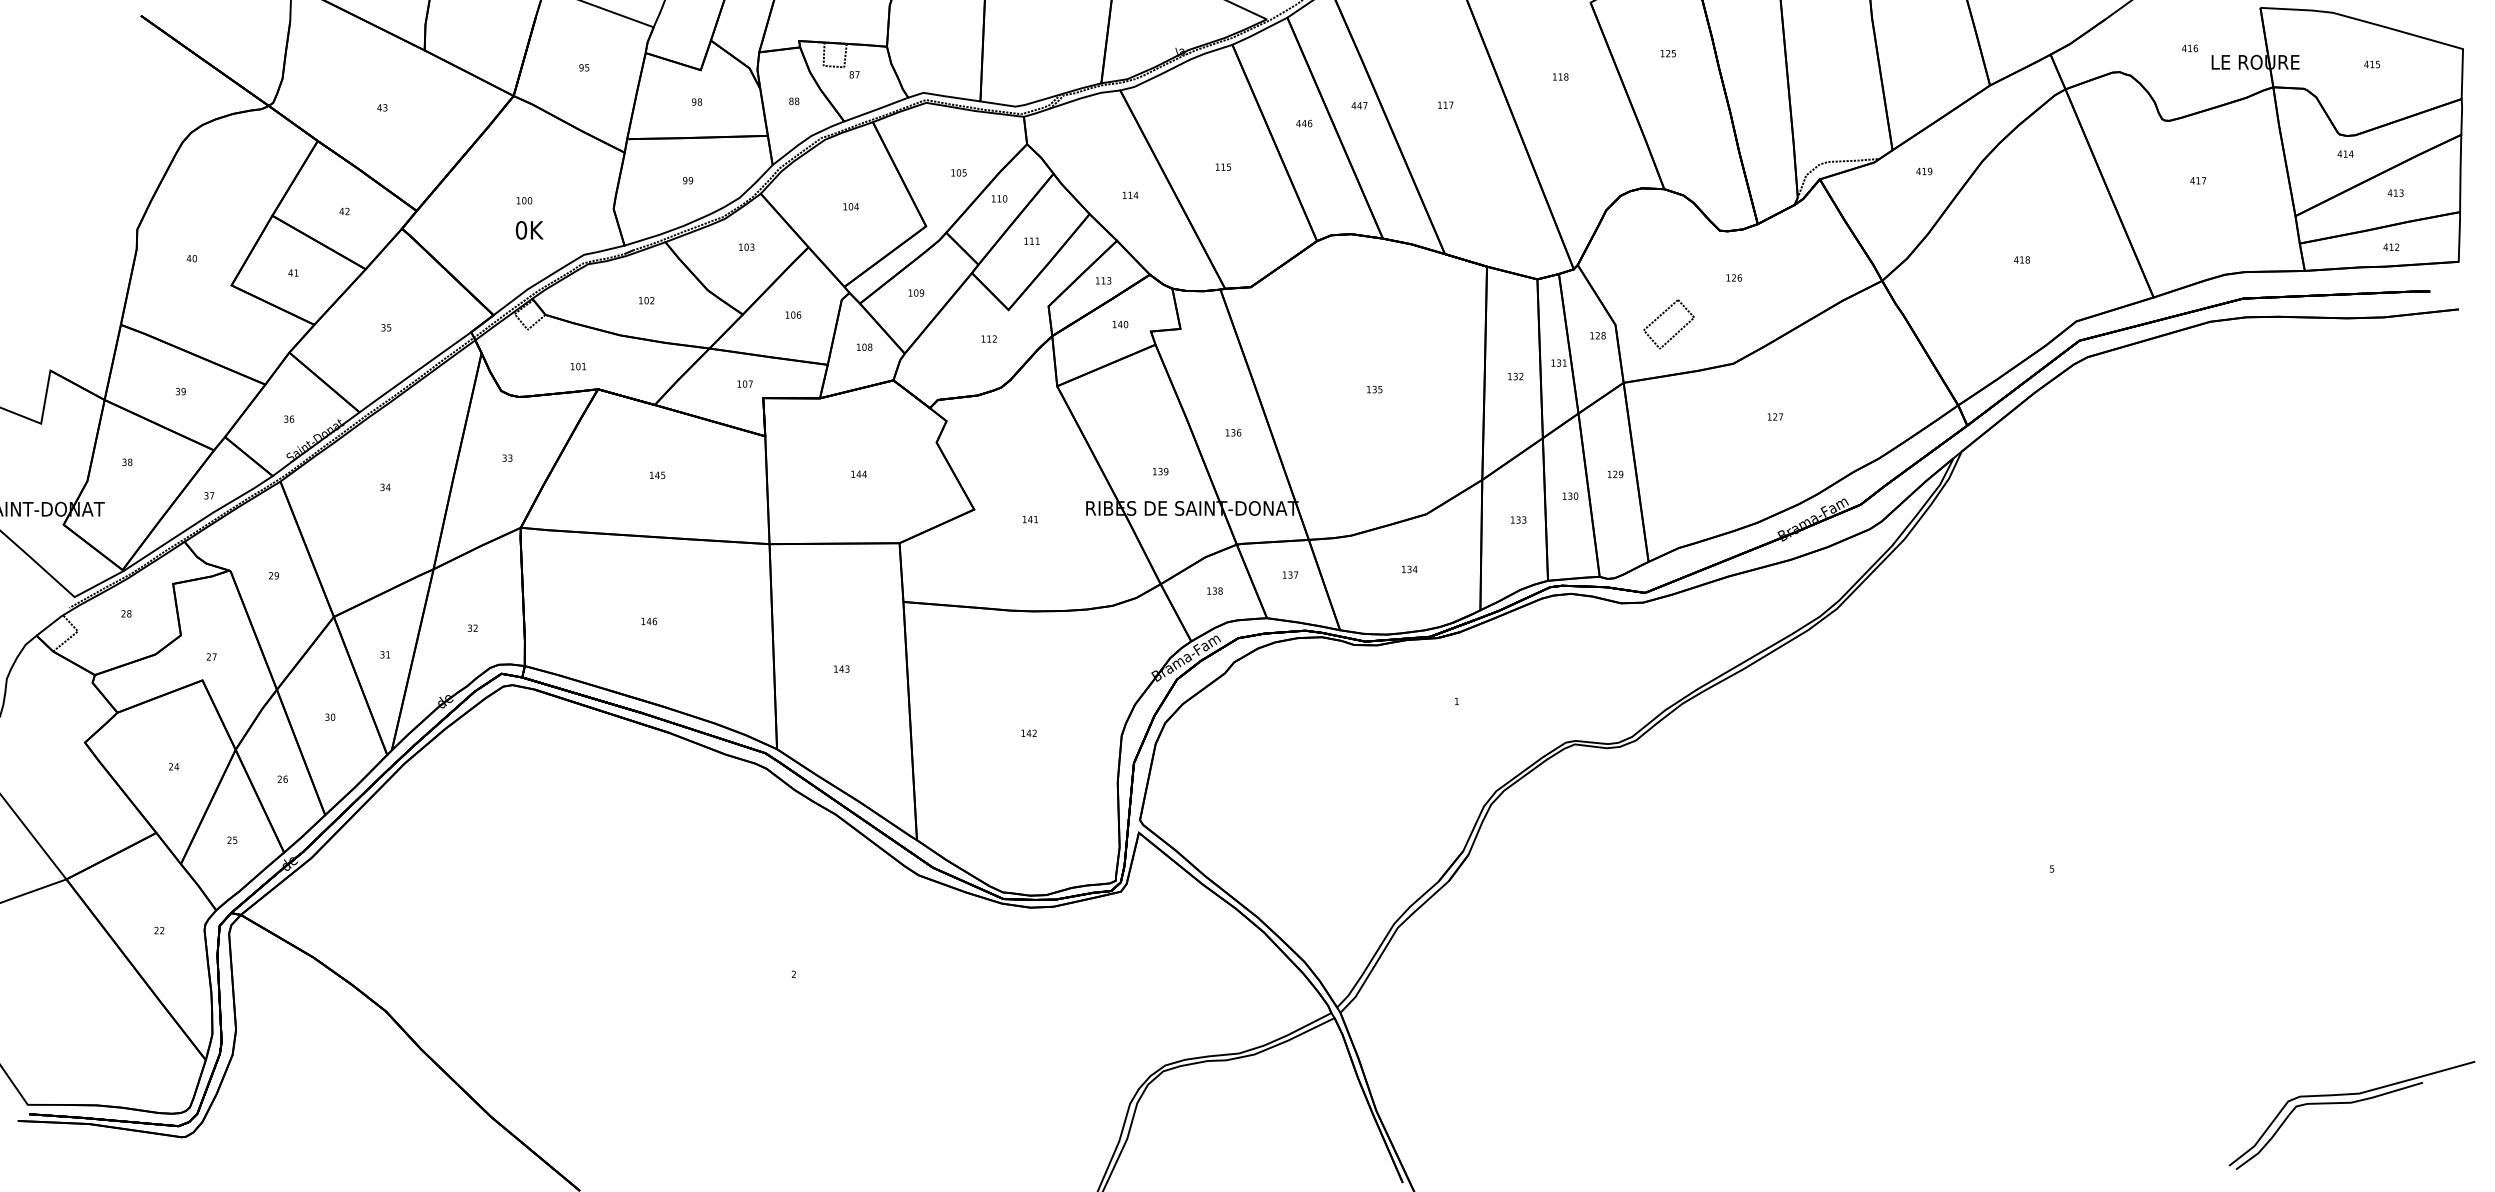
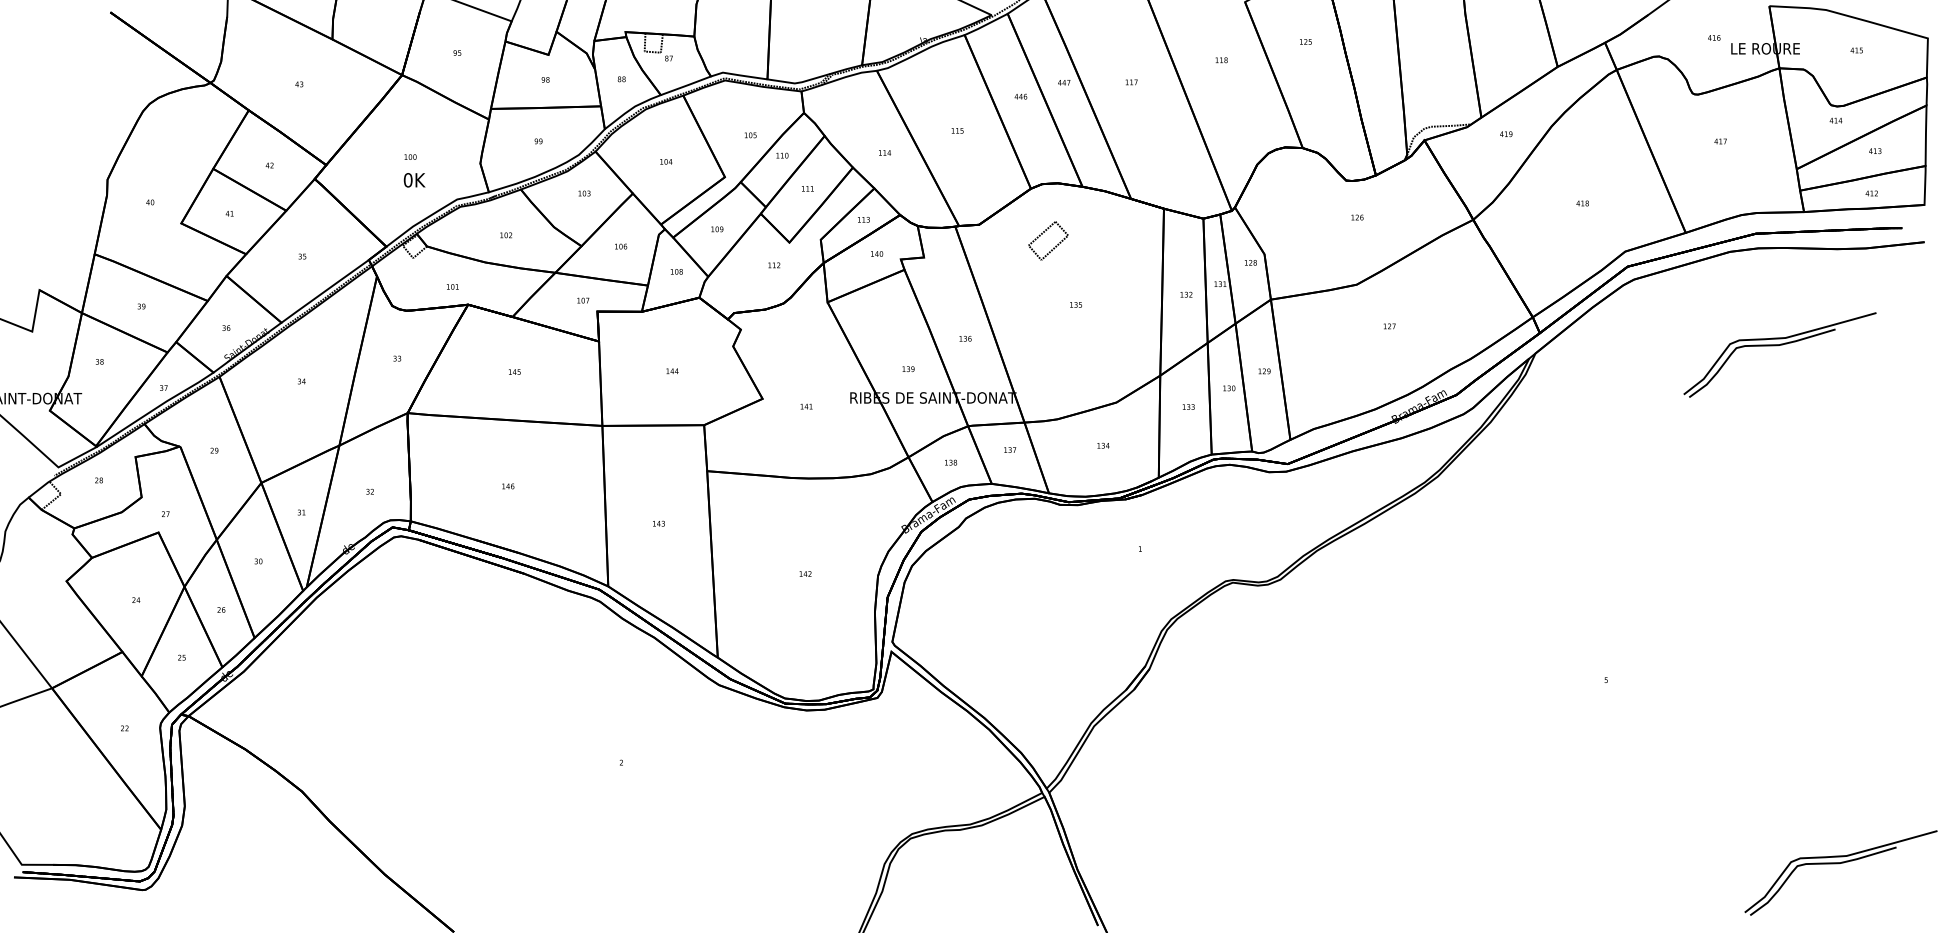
line: (1661, 316) -> (1042, 234), moved
part: (2270, 442) -> (1777, 346), added

